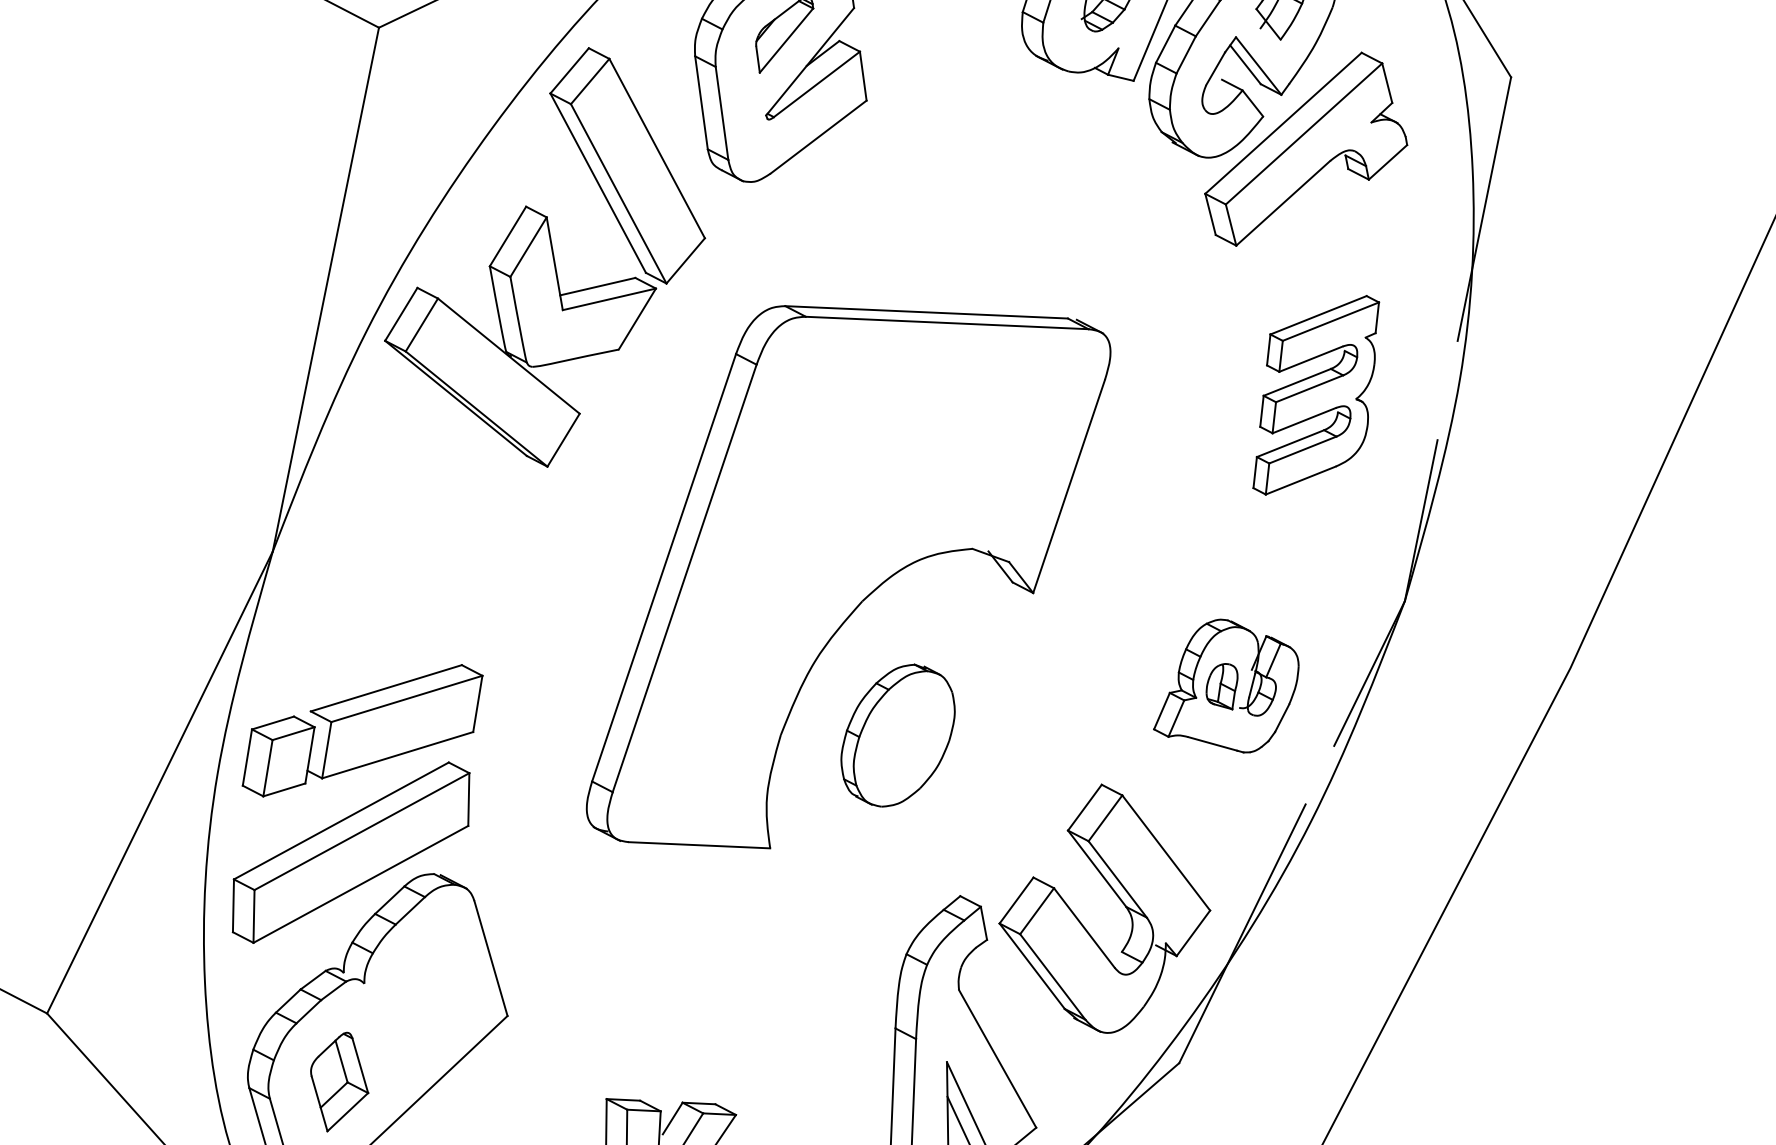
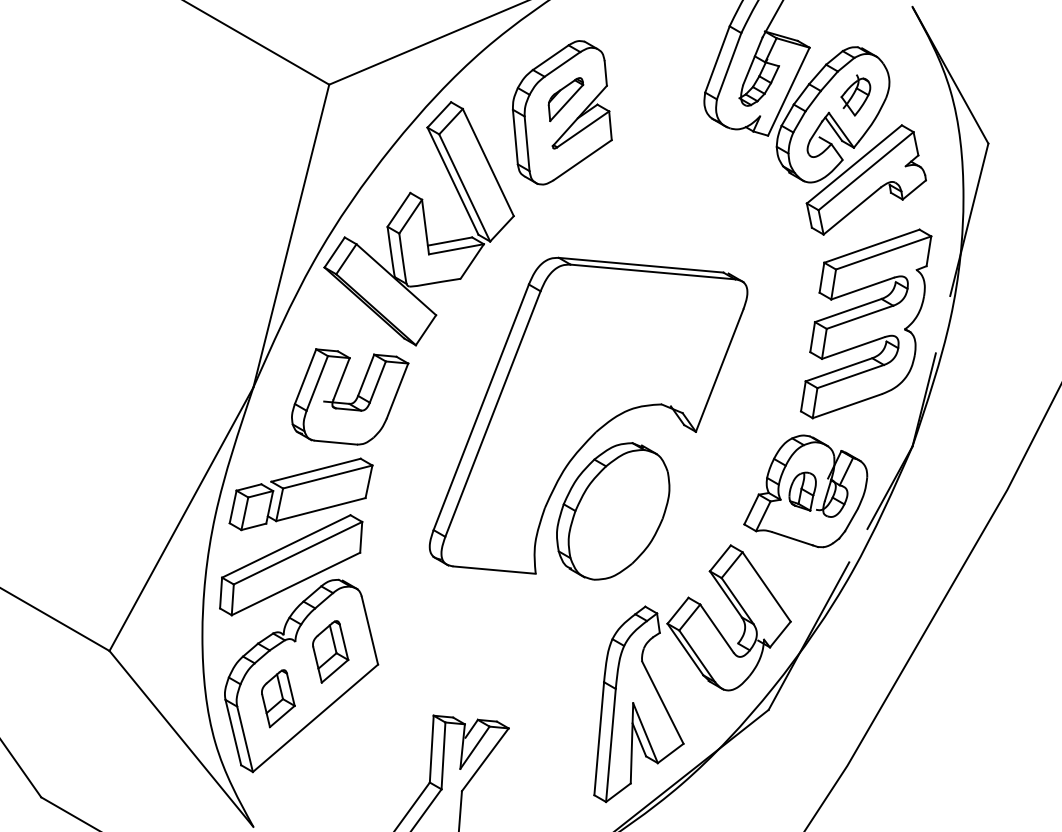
part: (1316, 394) -> (866, 323), size x1.67
part: (439, 559) -> (350, 396), added
part: (1225, 686) -> (805, 491), size x1.43
part: (898, 735) -> (613, 511), size x1.67
part: (425, 997) -> (330, 651), added

